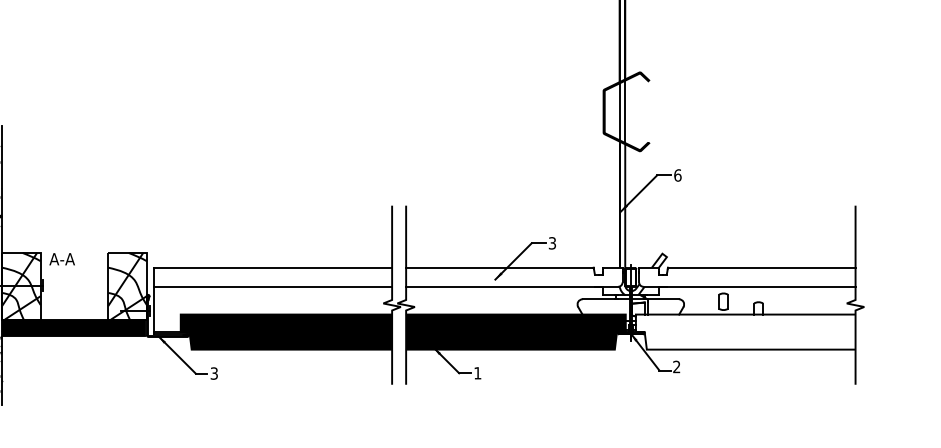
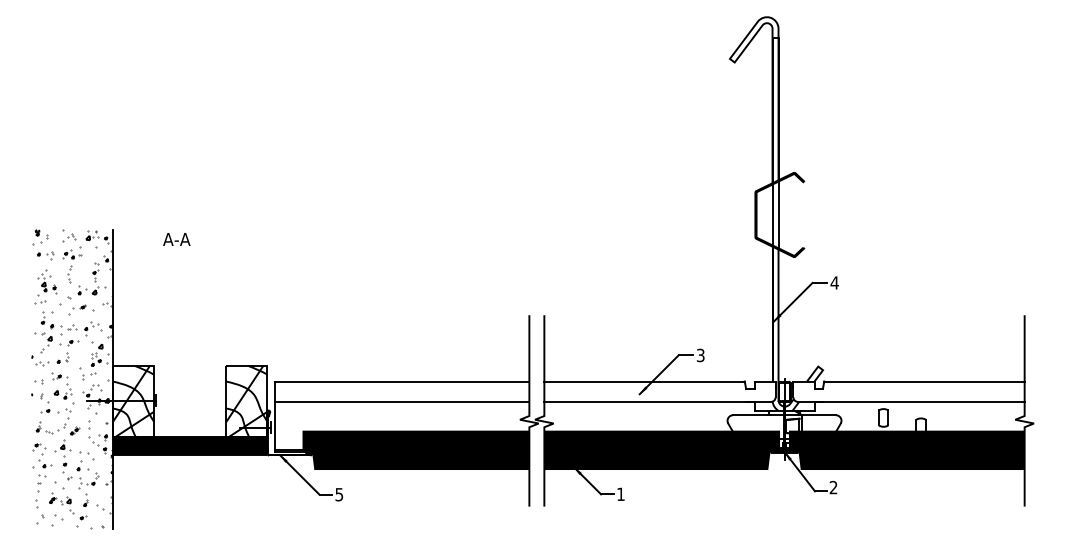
text: (677, 175) -> (834, 282), 6 -> 4
text: (61, 259) -> (176, 239), moved
fill: (744, 332) -> (906, 450), added
text: (214, 373) -> (339, 494), 3 -> 5

